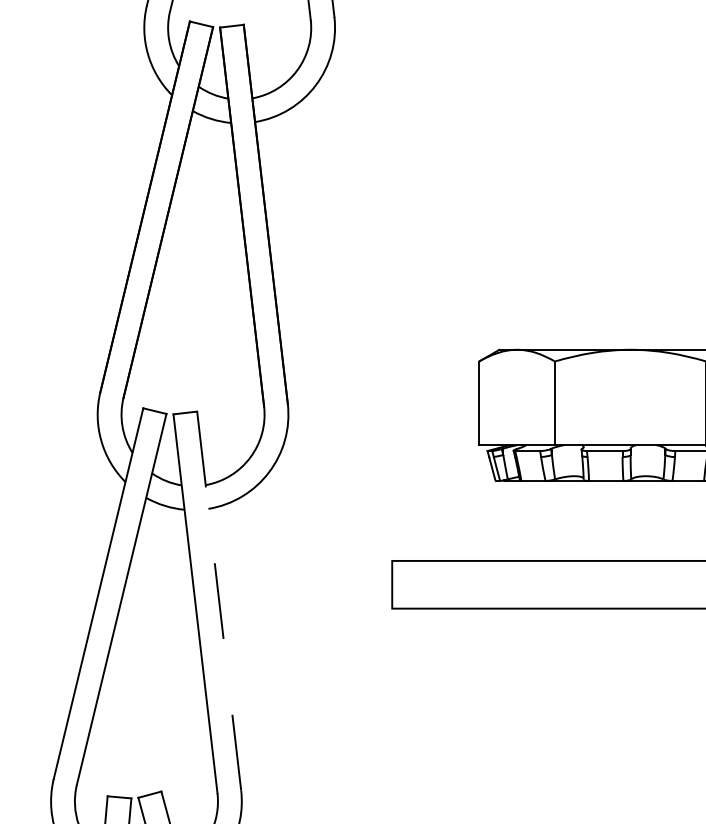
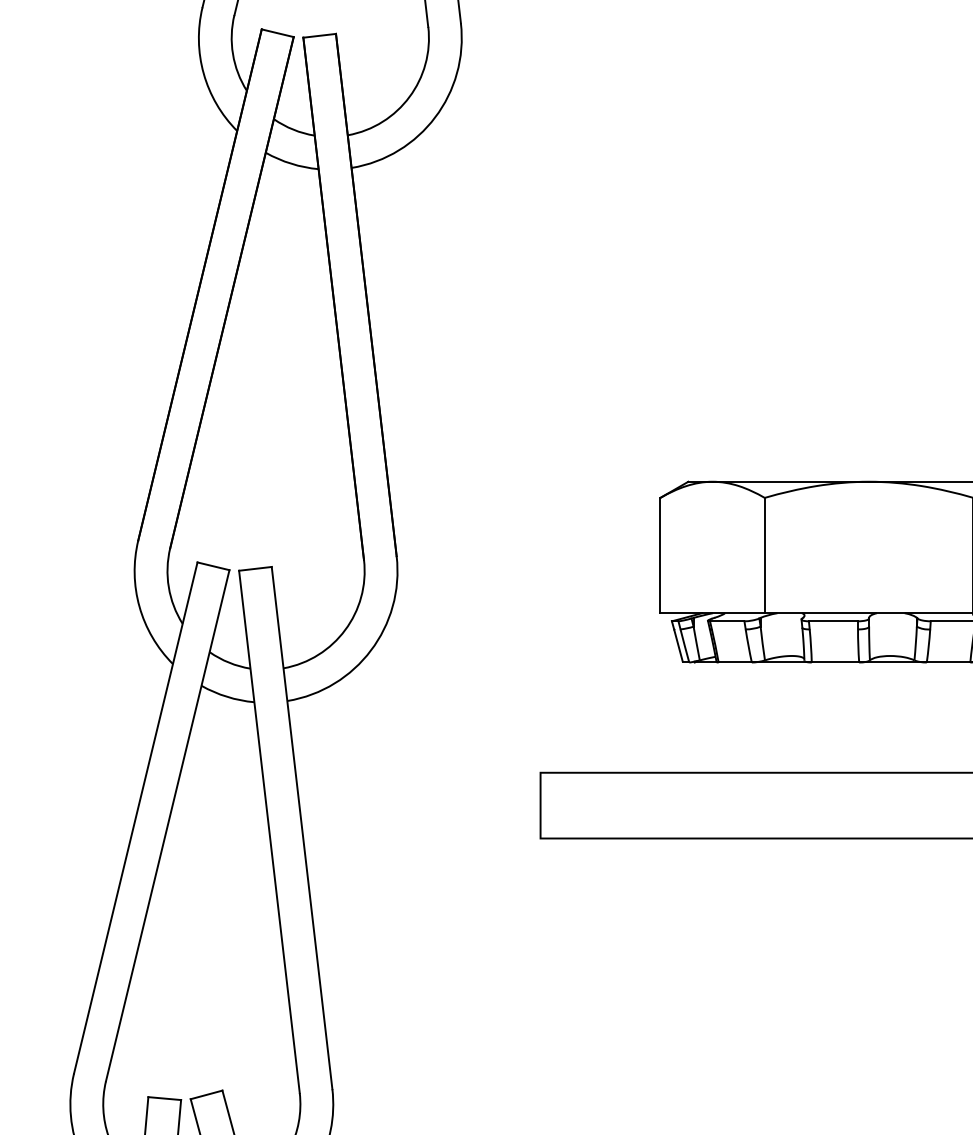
line: (219, 601) -> (302, 828), dashed -> solid

